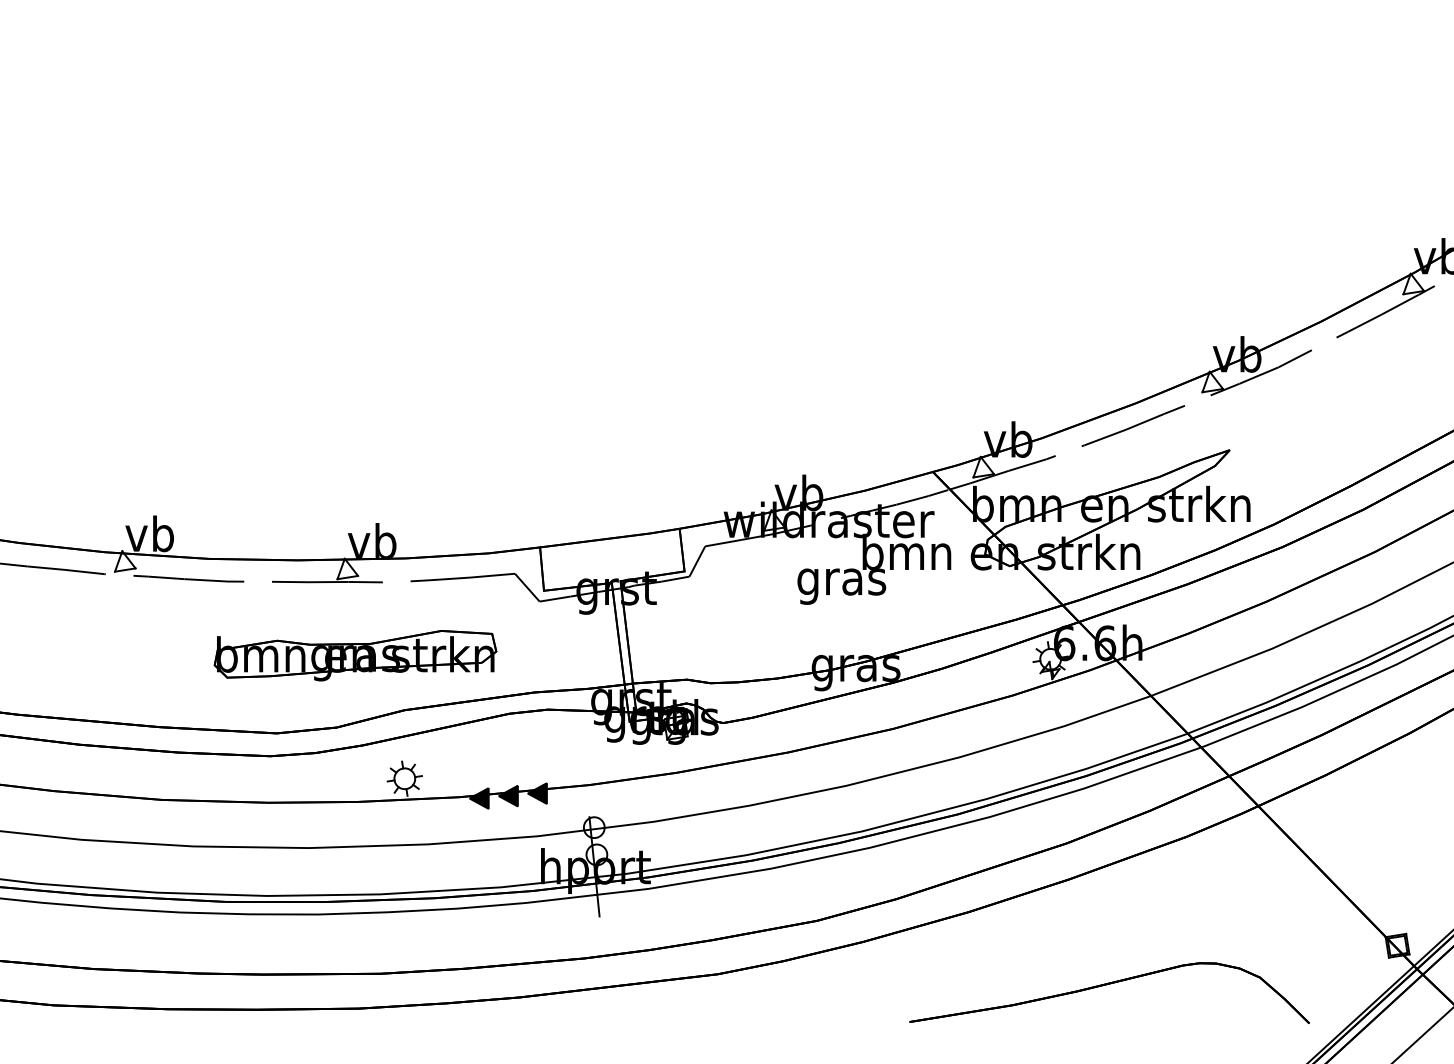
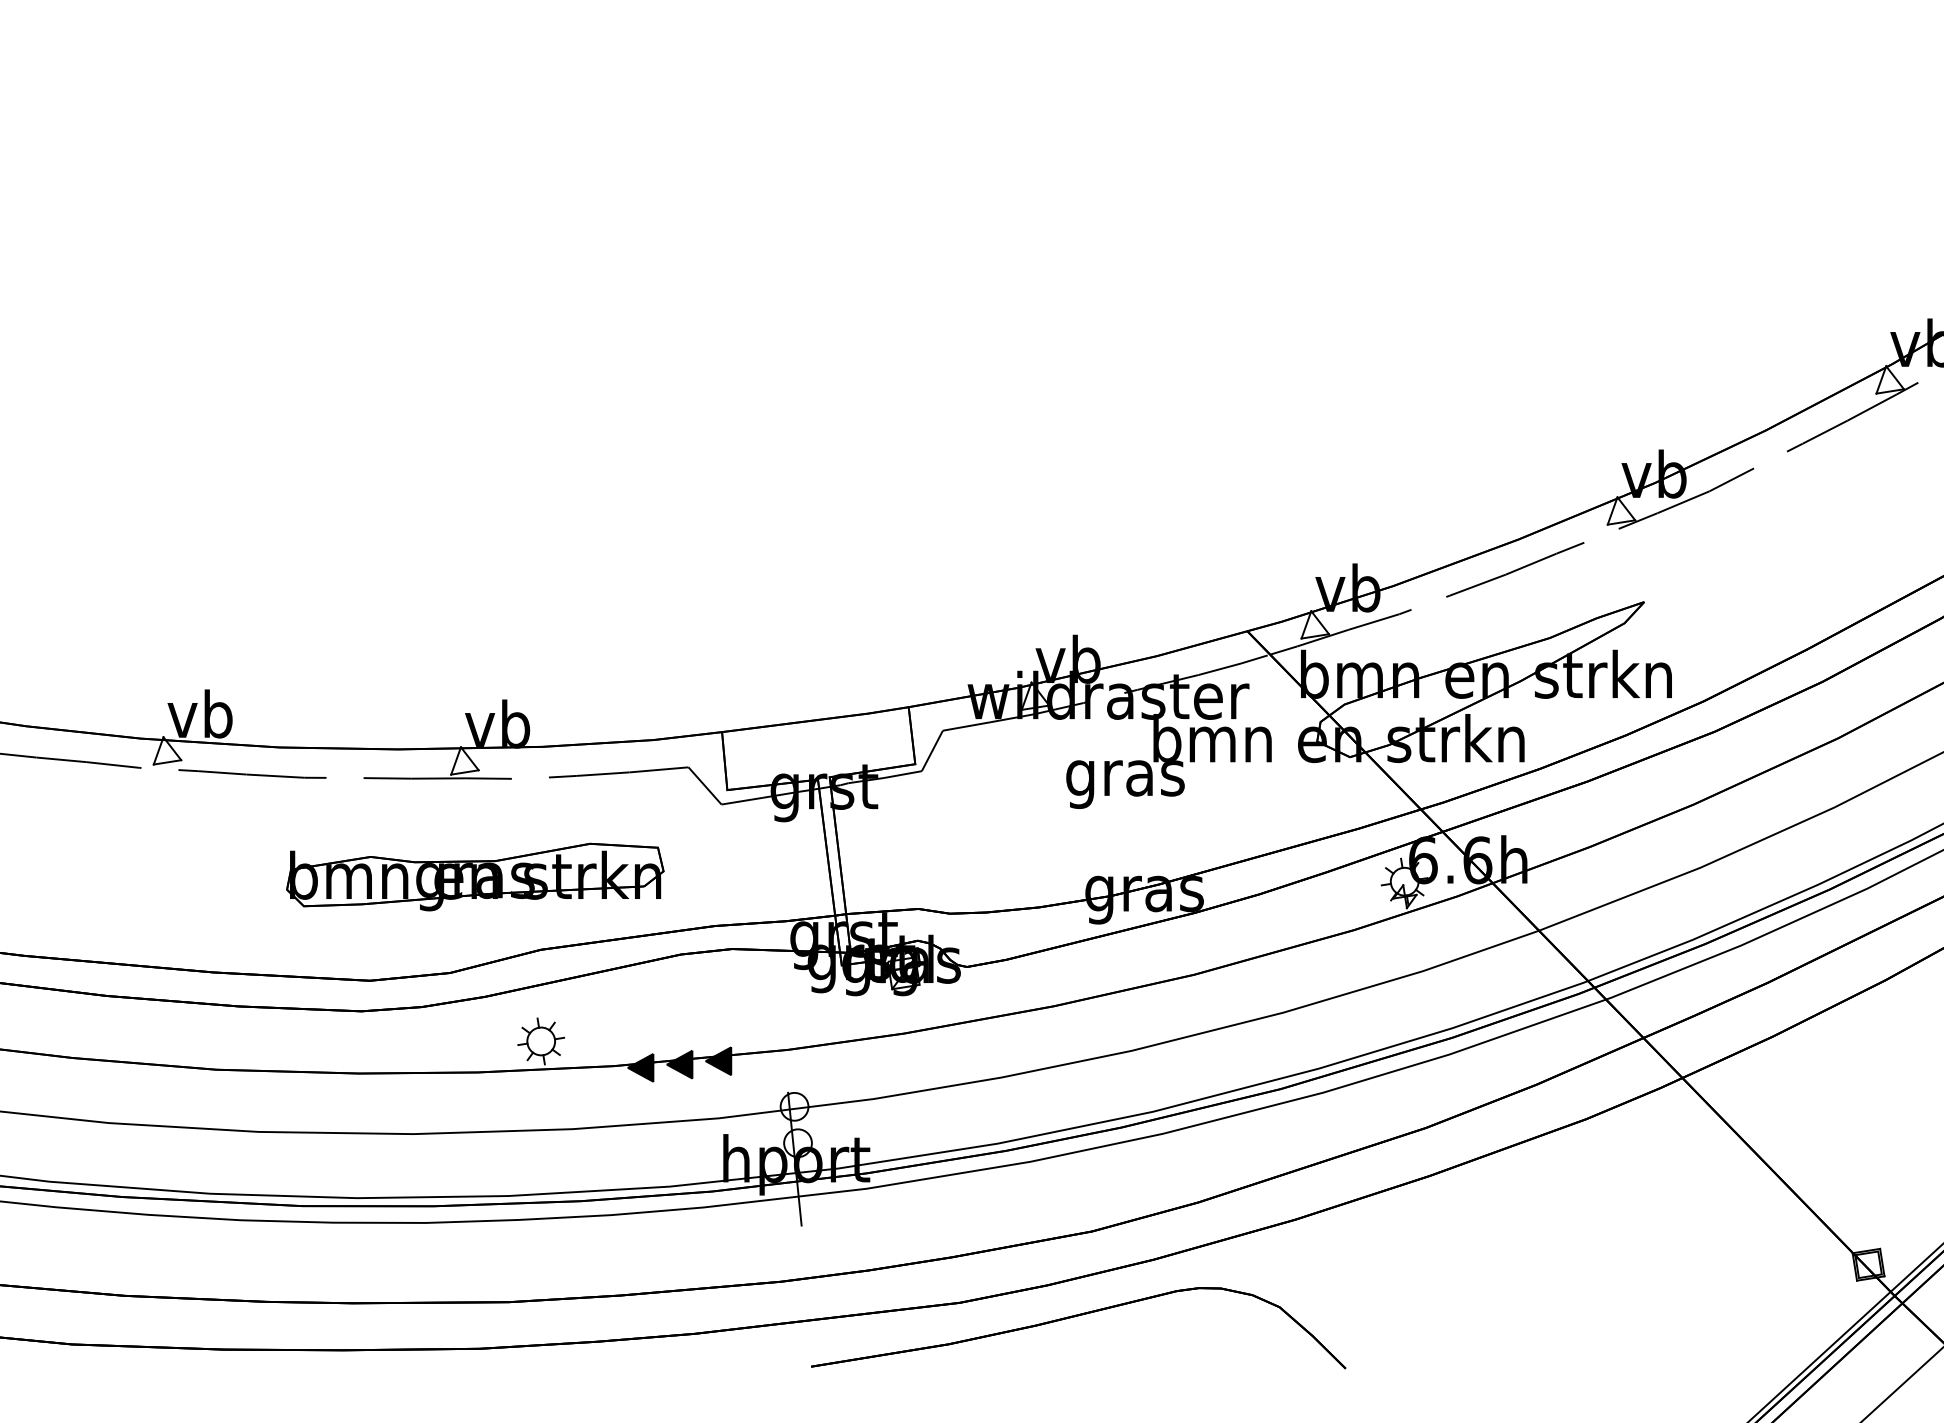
part: (1106, 985) -> (1074, 1317), moved

